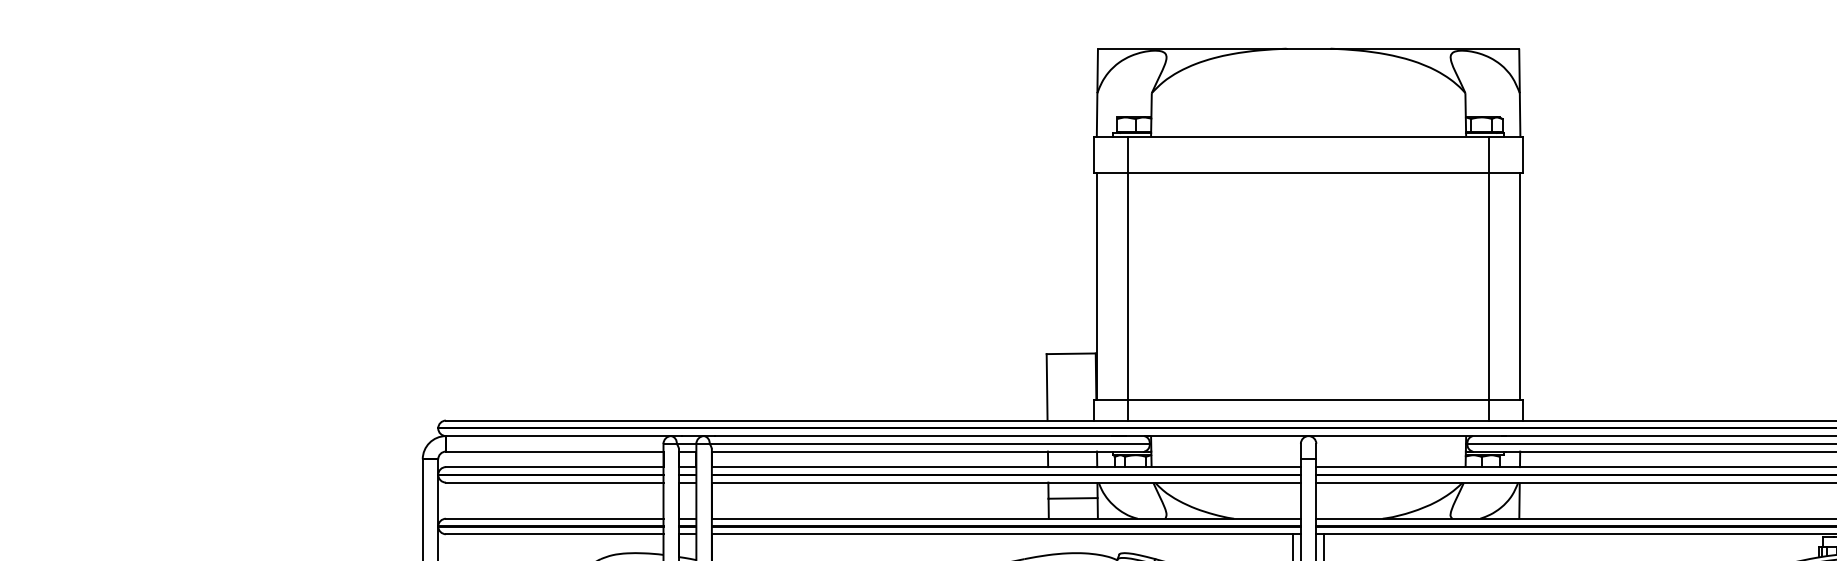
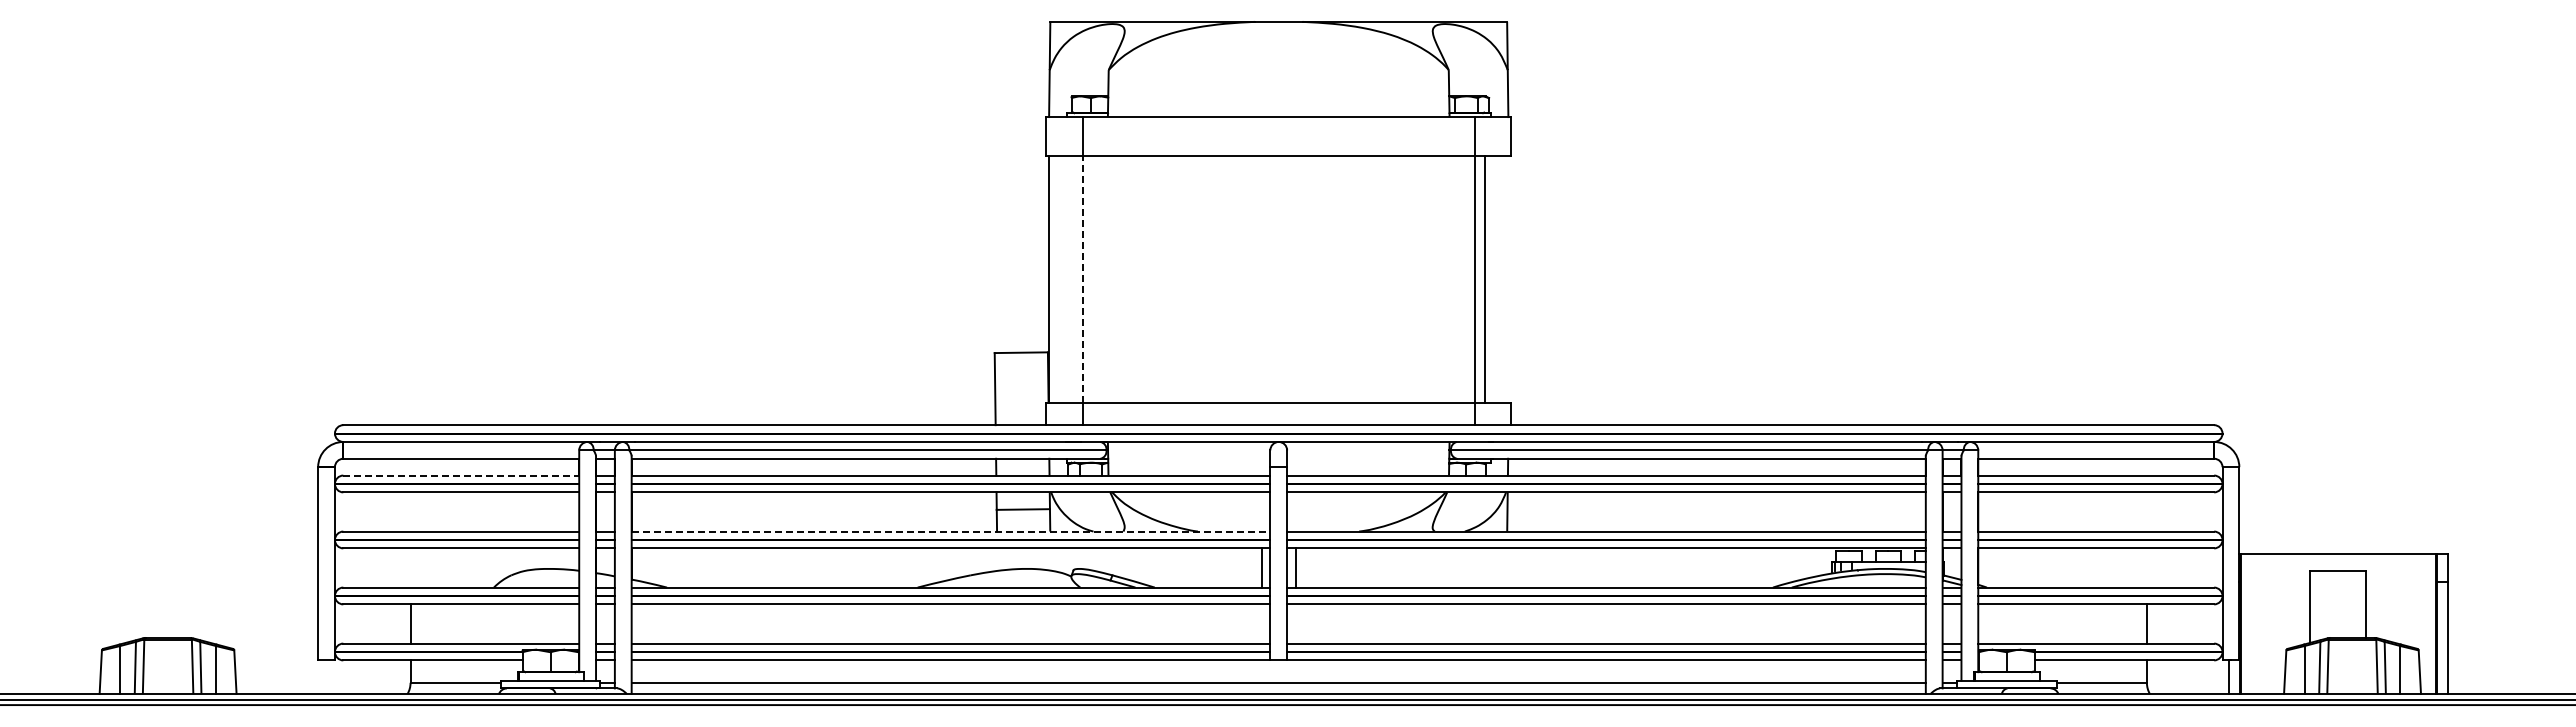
line: (1127, 286) -> (1082, 279), solid -> dashed
line: (1520, 286) -> (1485, 279), moved
line: (554, 467) -> (461, 475), solid -> dashed
line: (1006, 518) -> (951, 531), solid -> dashed

